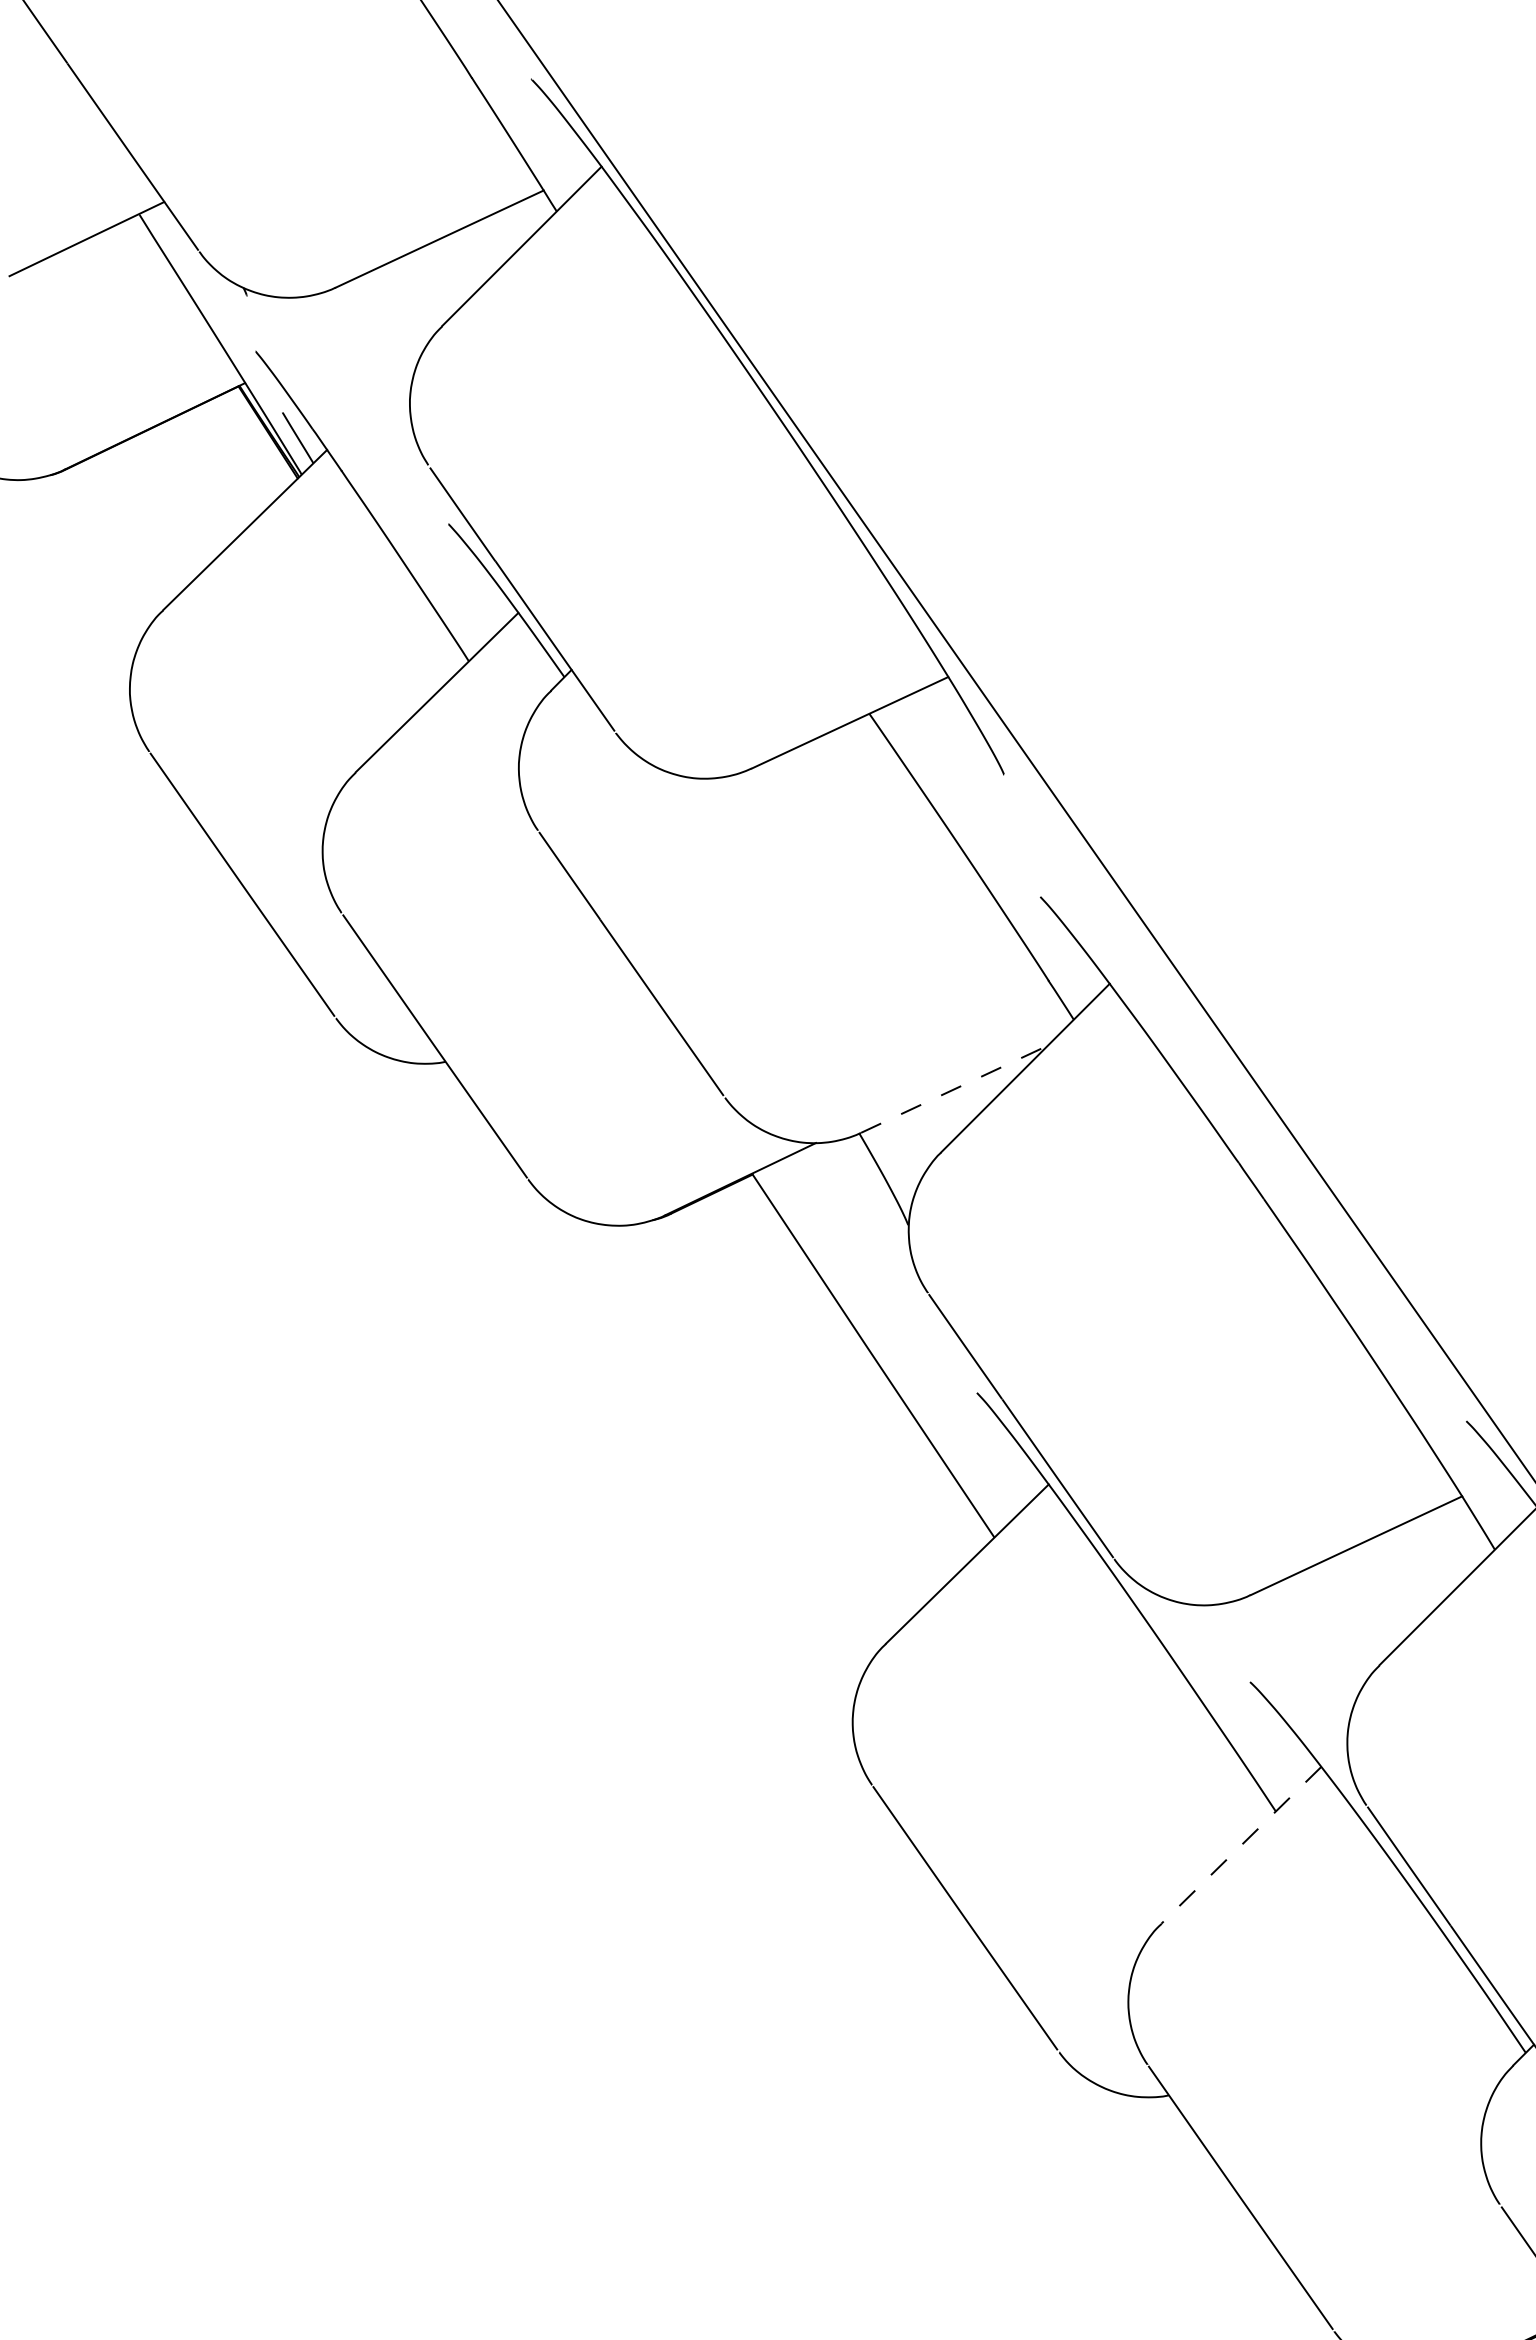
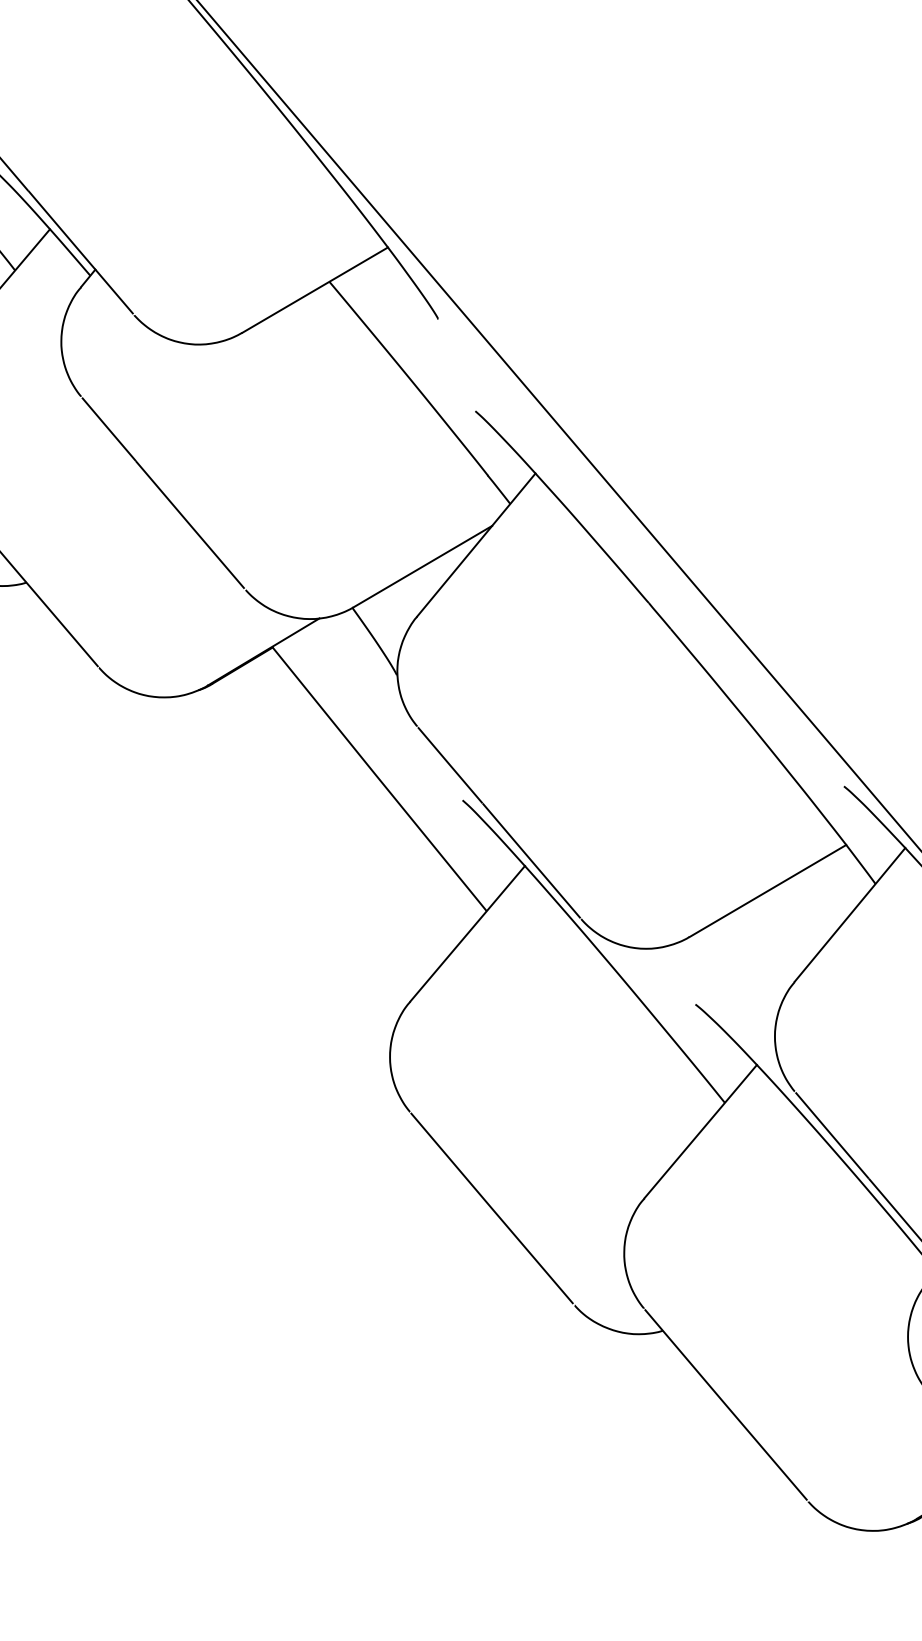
line: (954, 1089) -> (422, 566), dashed -> solid
line: (1241, 1845) -> (700, 1131), dashed -> solid

